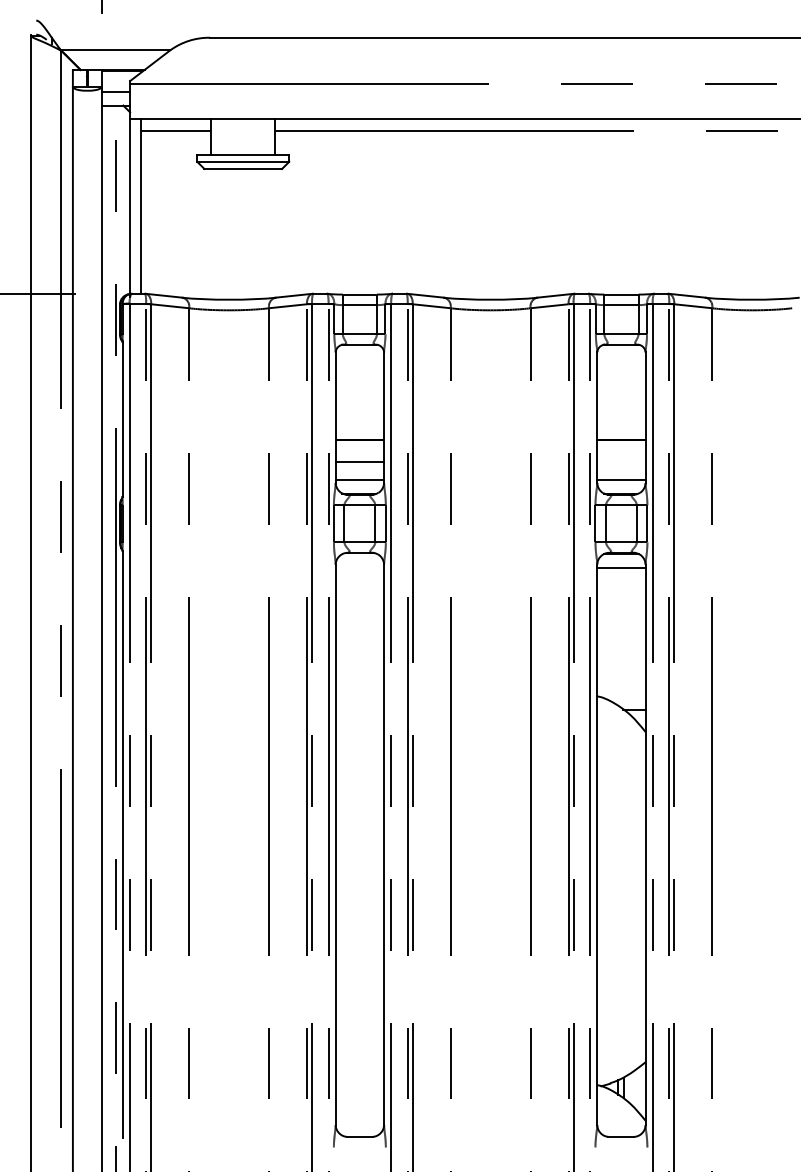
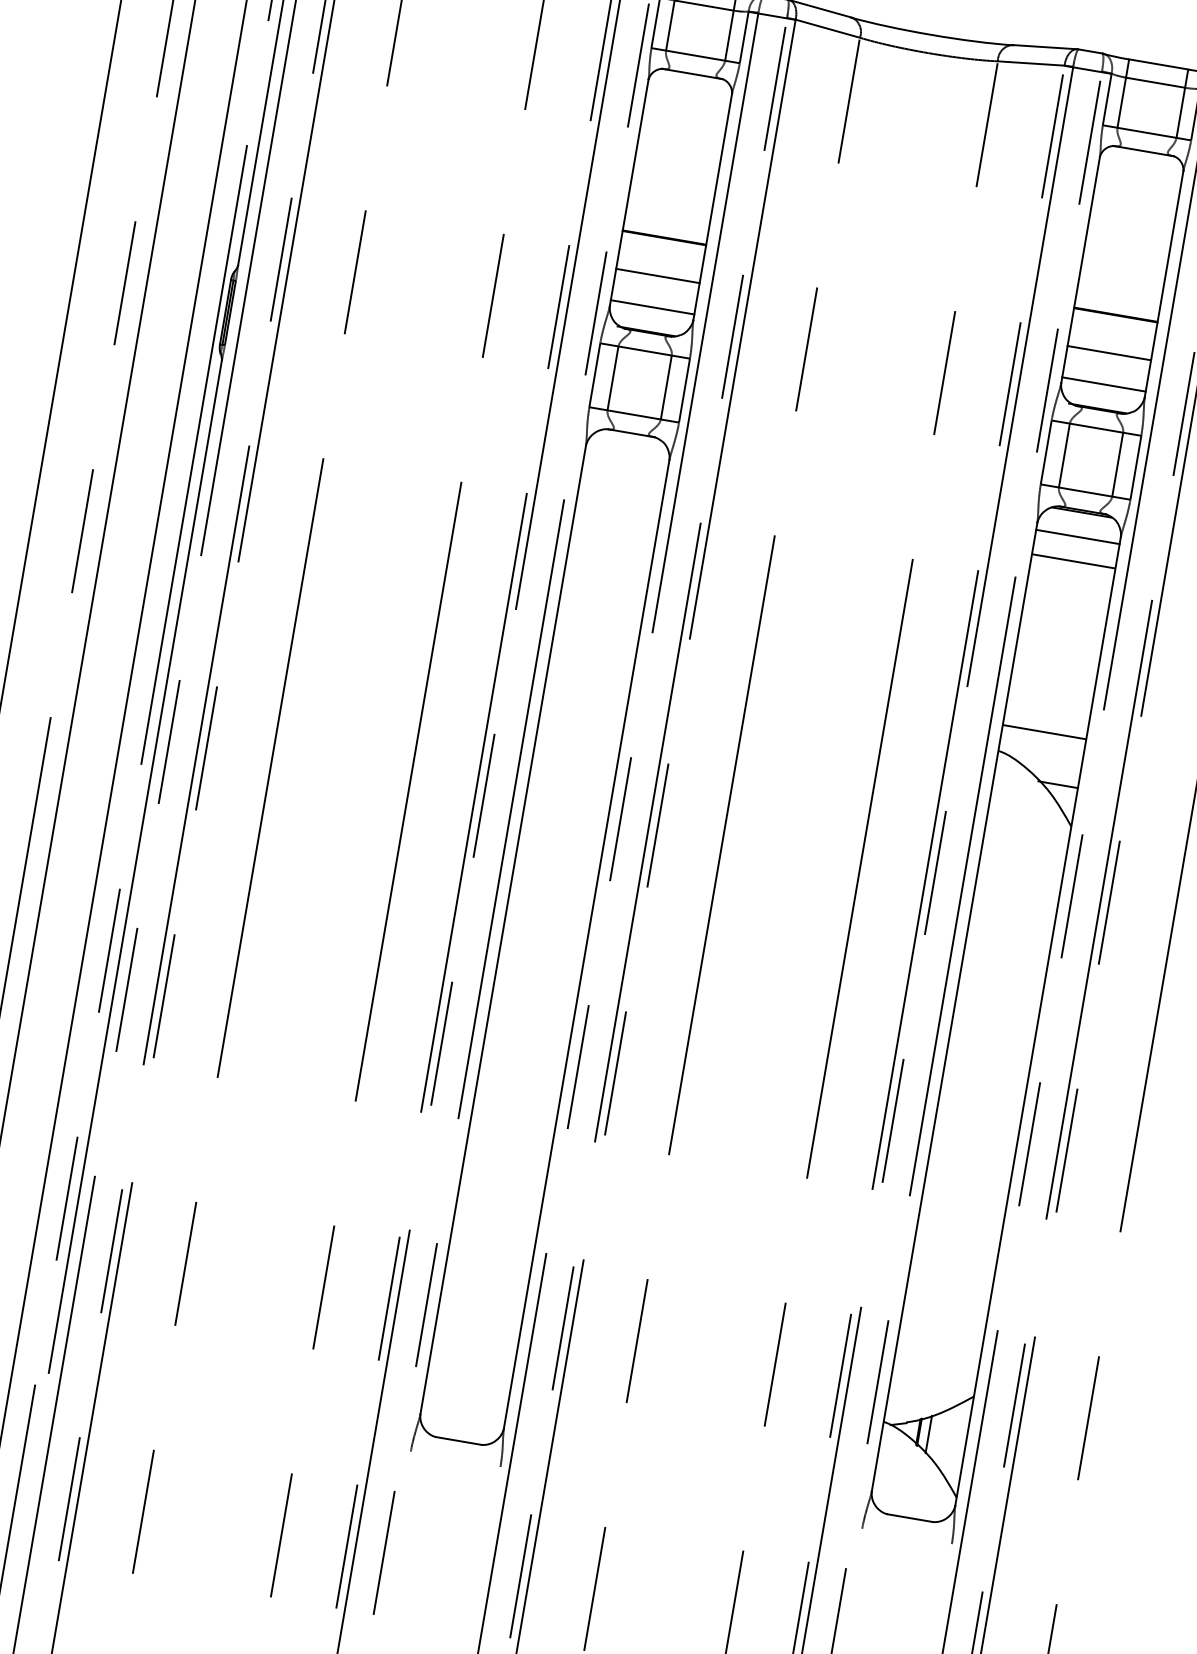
line: (621, 461) -> (1109, 352), added
line: (621, 582) -> (1073, 561), added
line: (621, 681) -> (1044, 732), added

